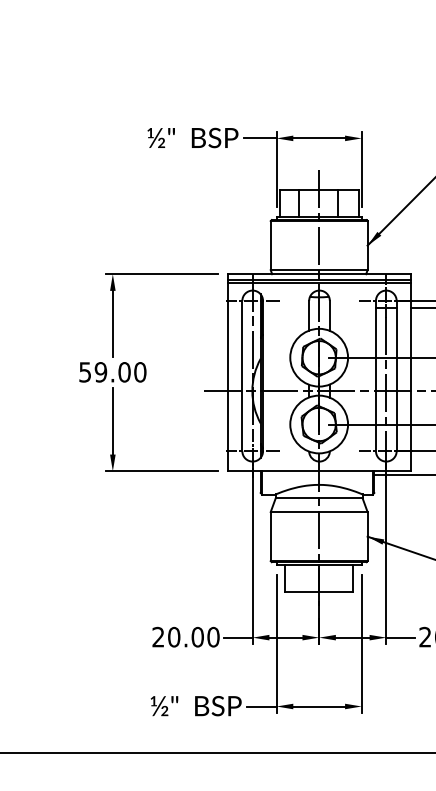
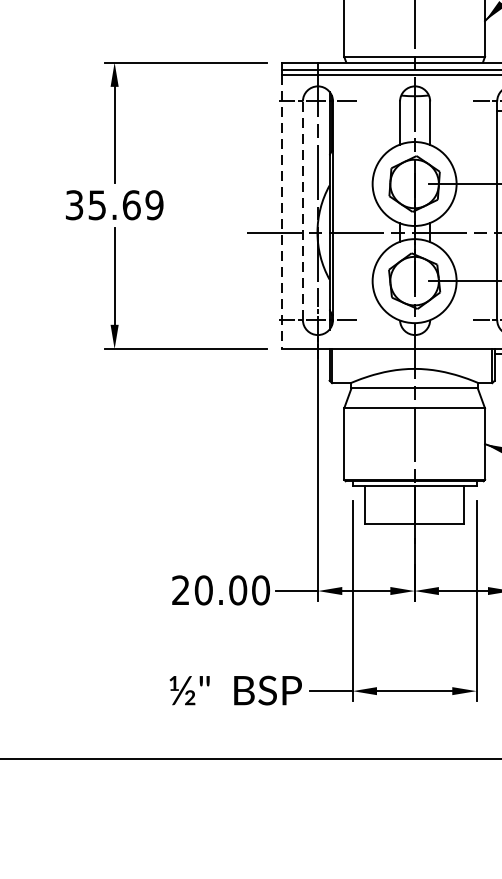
text: (112, 372) -> (114, 205), 59.00 -> 35.69
line: (242, 375) -> (303, 209), solid -> dashed
line: (227, 377) -> (281, 212), solid -> dashed

